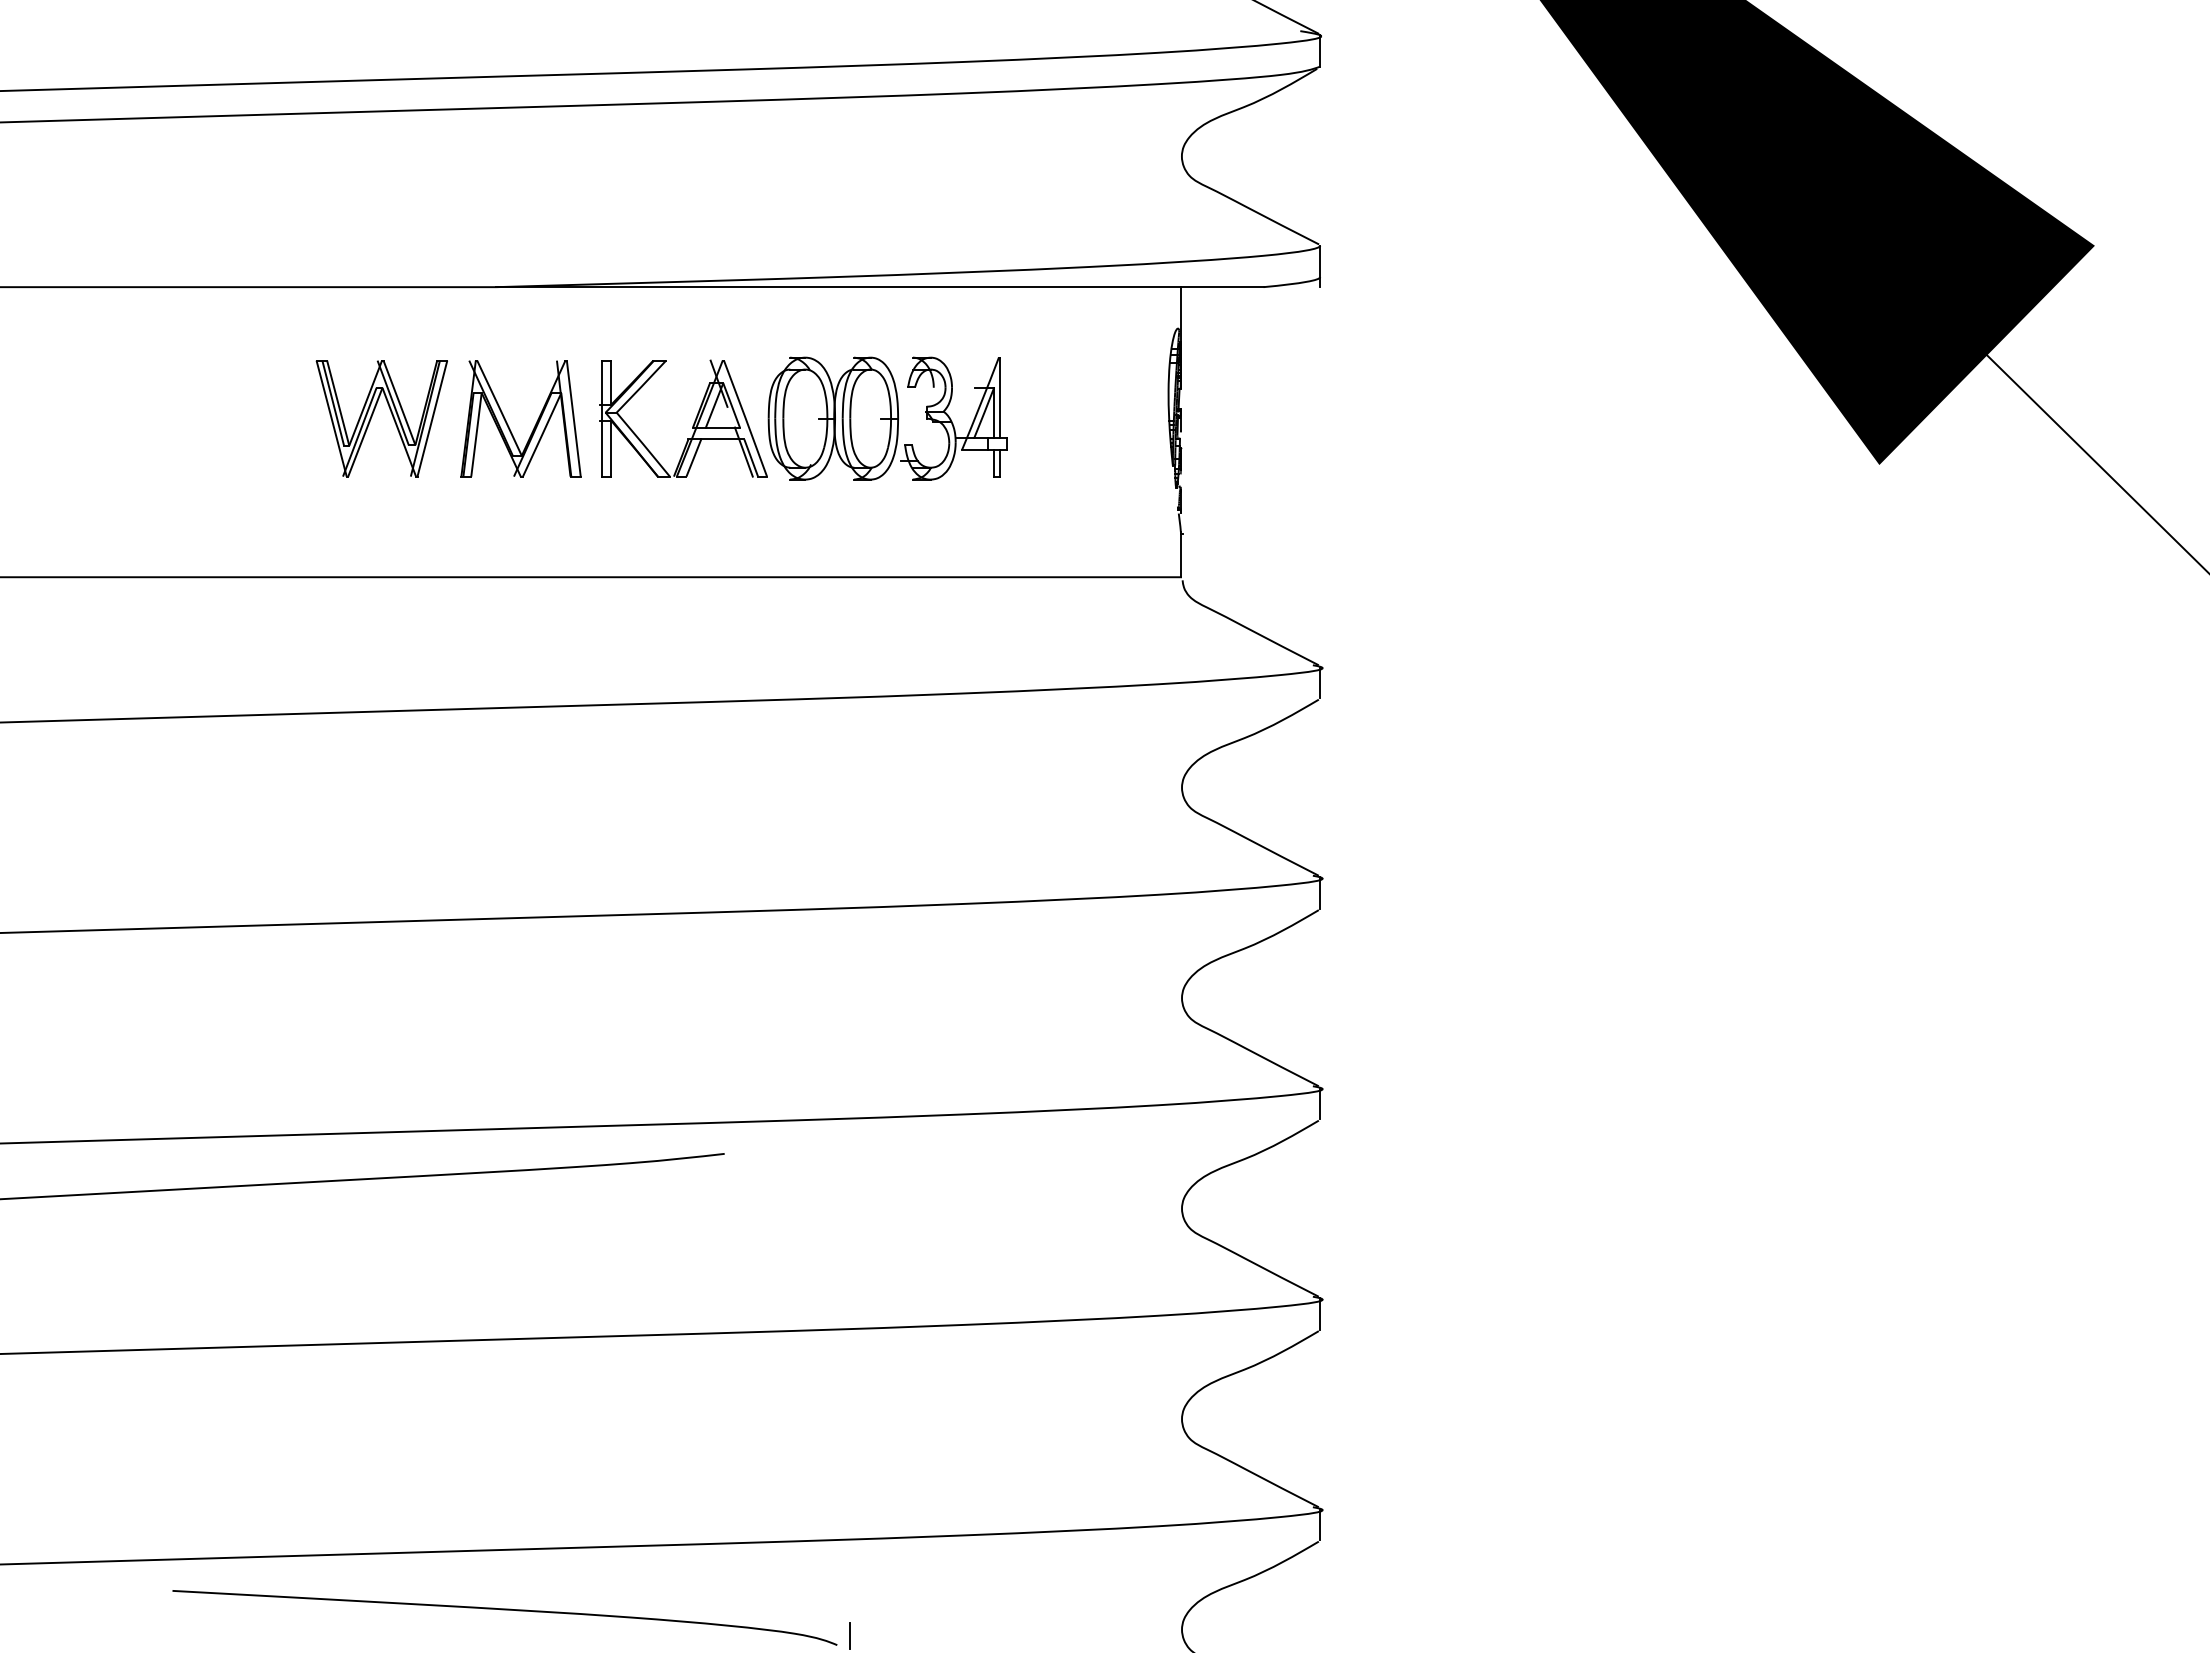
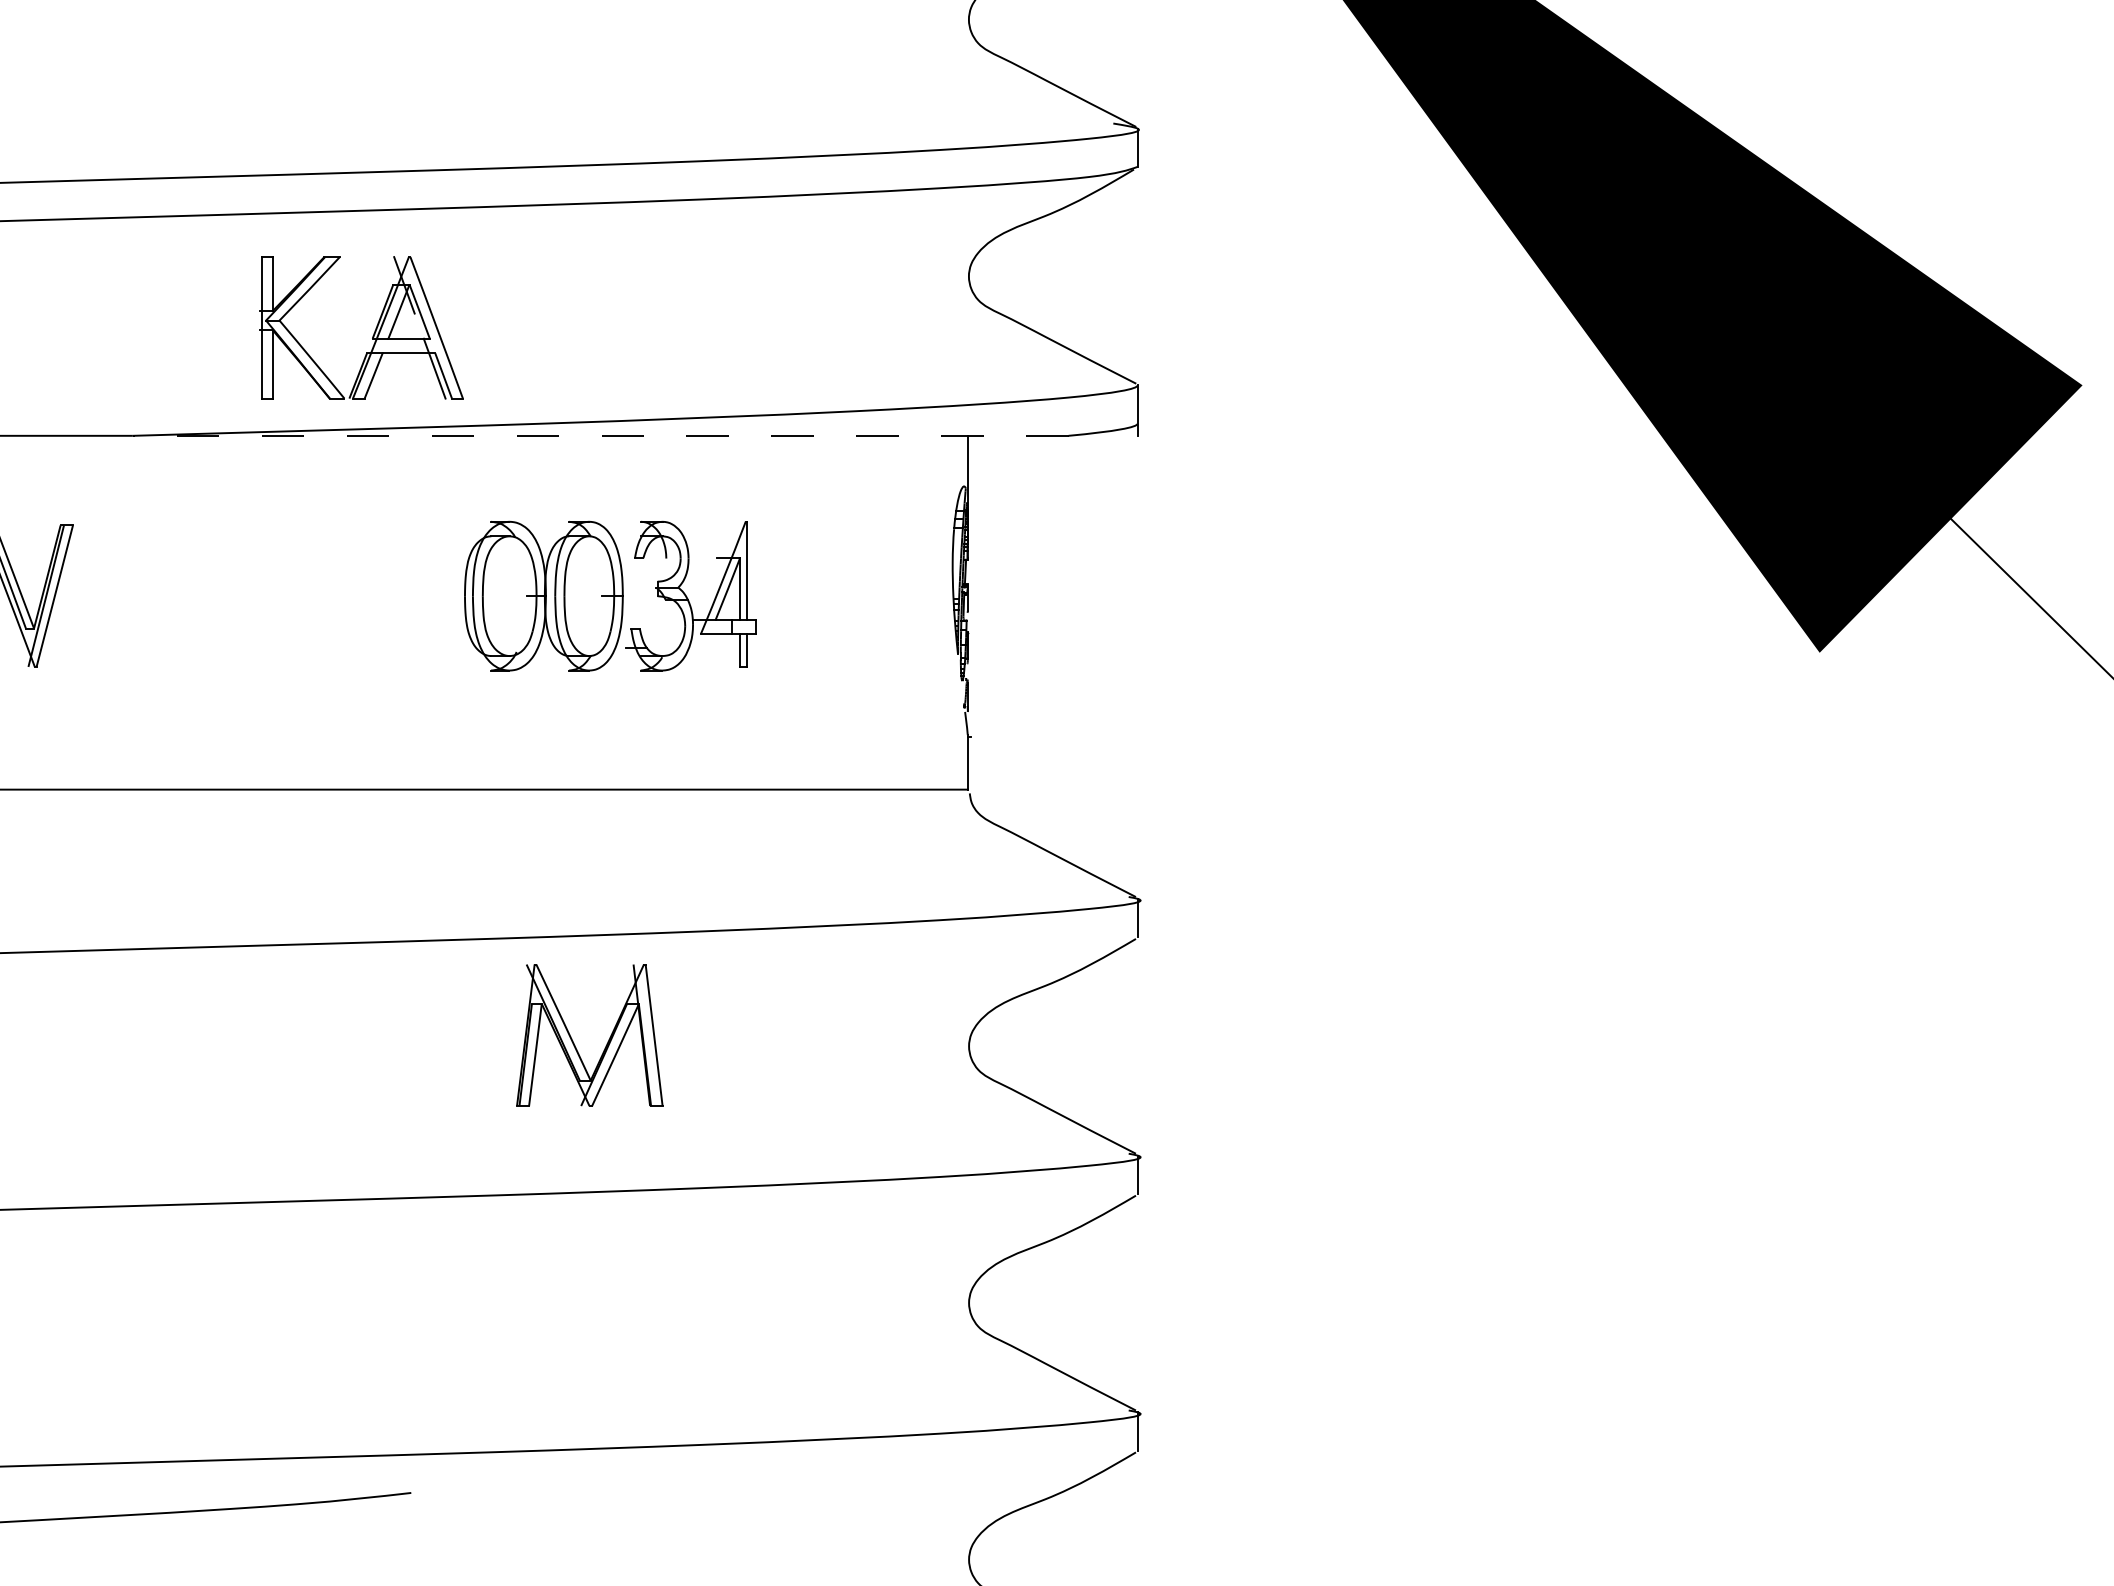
line: (879, 287) -> (600, 436), solid -> dashed
part: (694, 420) -> (374, 330), moved
part: (508, 424) -> (574, 1042), moved

